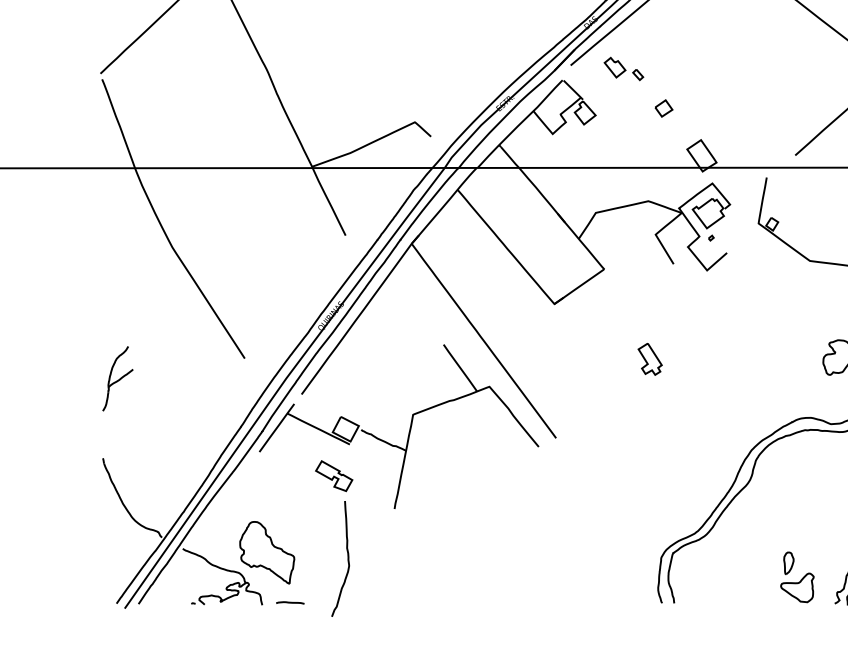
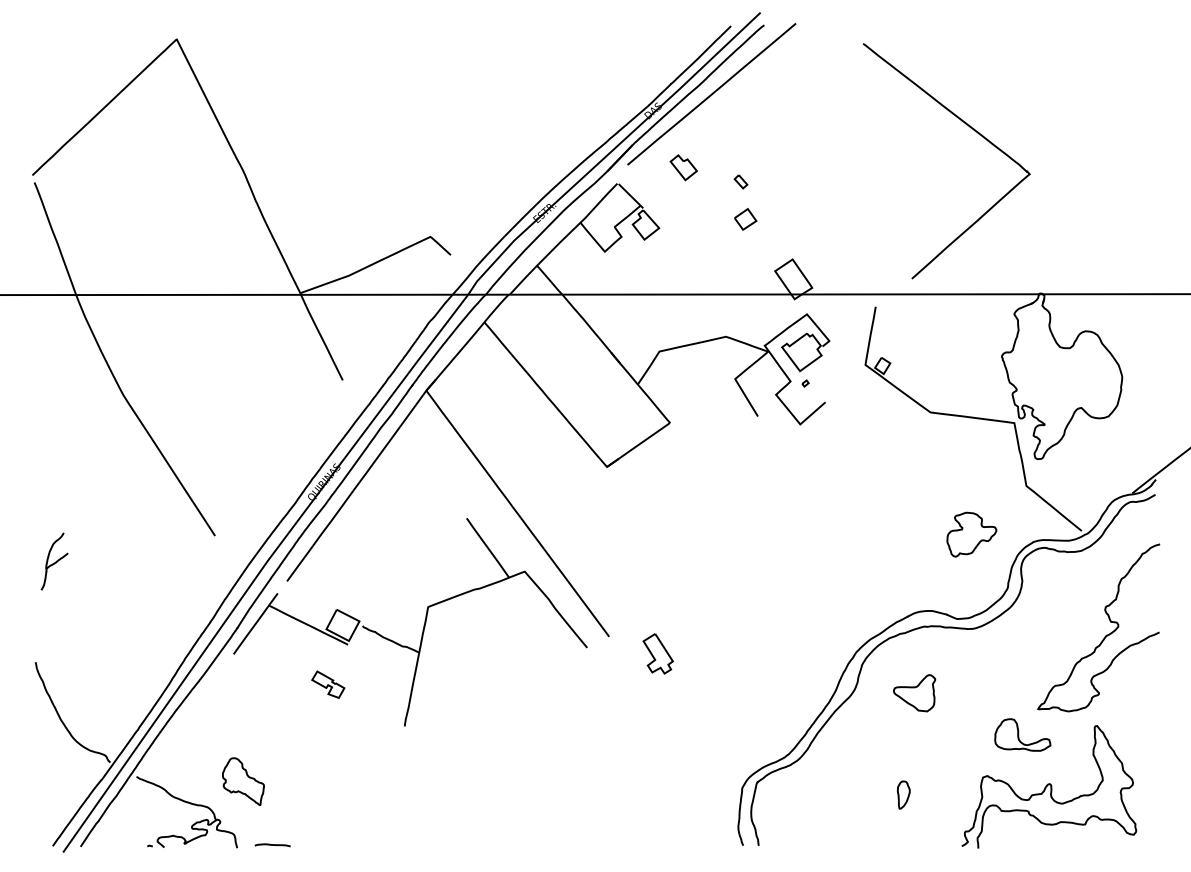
part: (637, 74) -> (740, 181), moved
part: (649, 358) -> (657, 653), moved
part: (117, 378) -> (54, 561), size x0.7
part: (334, 475) -> (328, 684), size x0.7
part: (267, 552) -> (243, 781), size x0.6
curve: (347, 558) -> (345, 789), removed
part: (797, 588) -> (914, 693), moved

